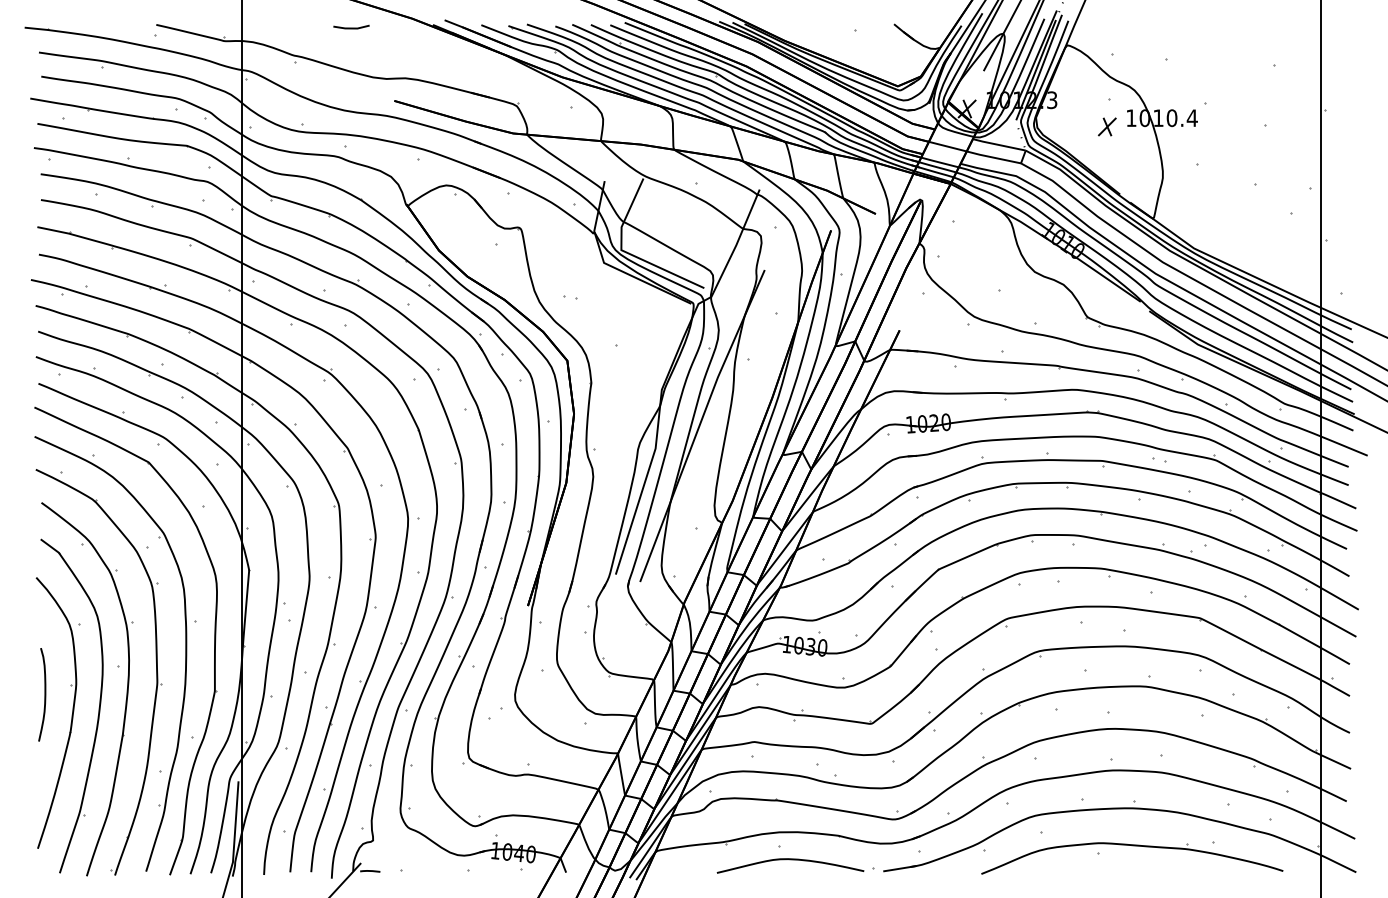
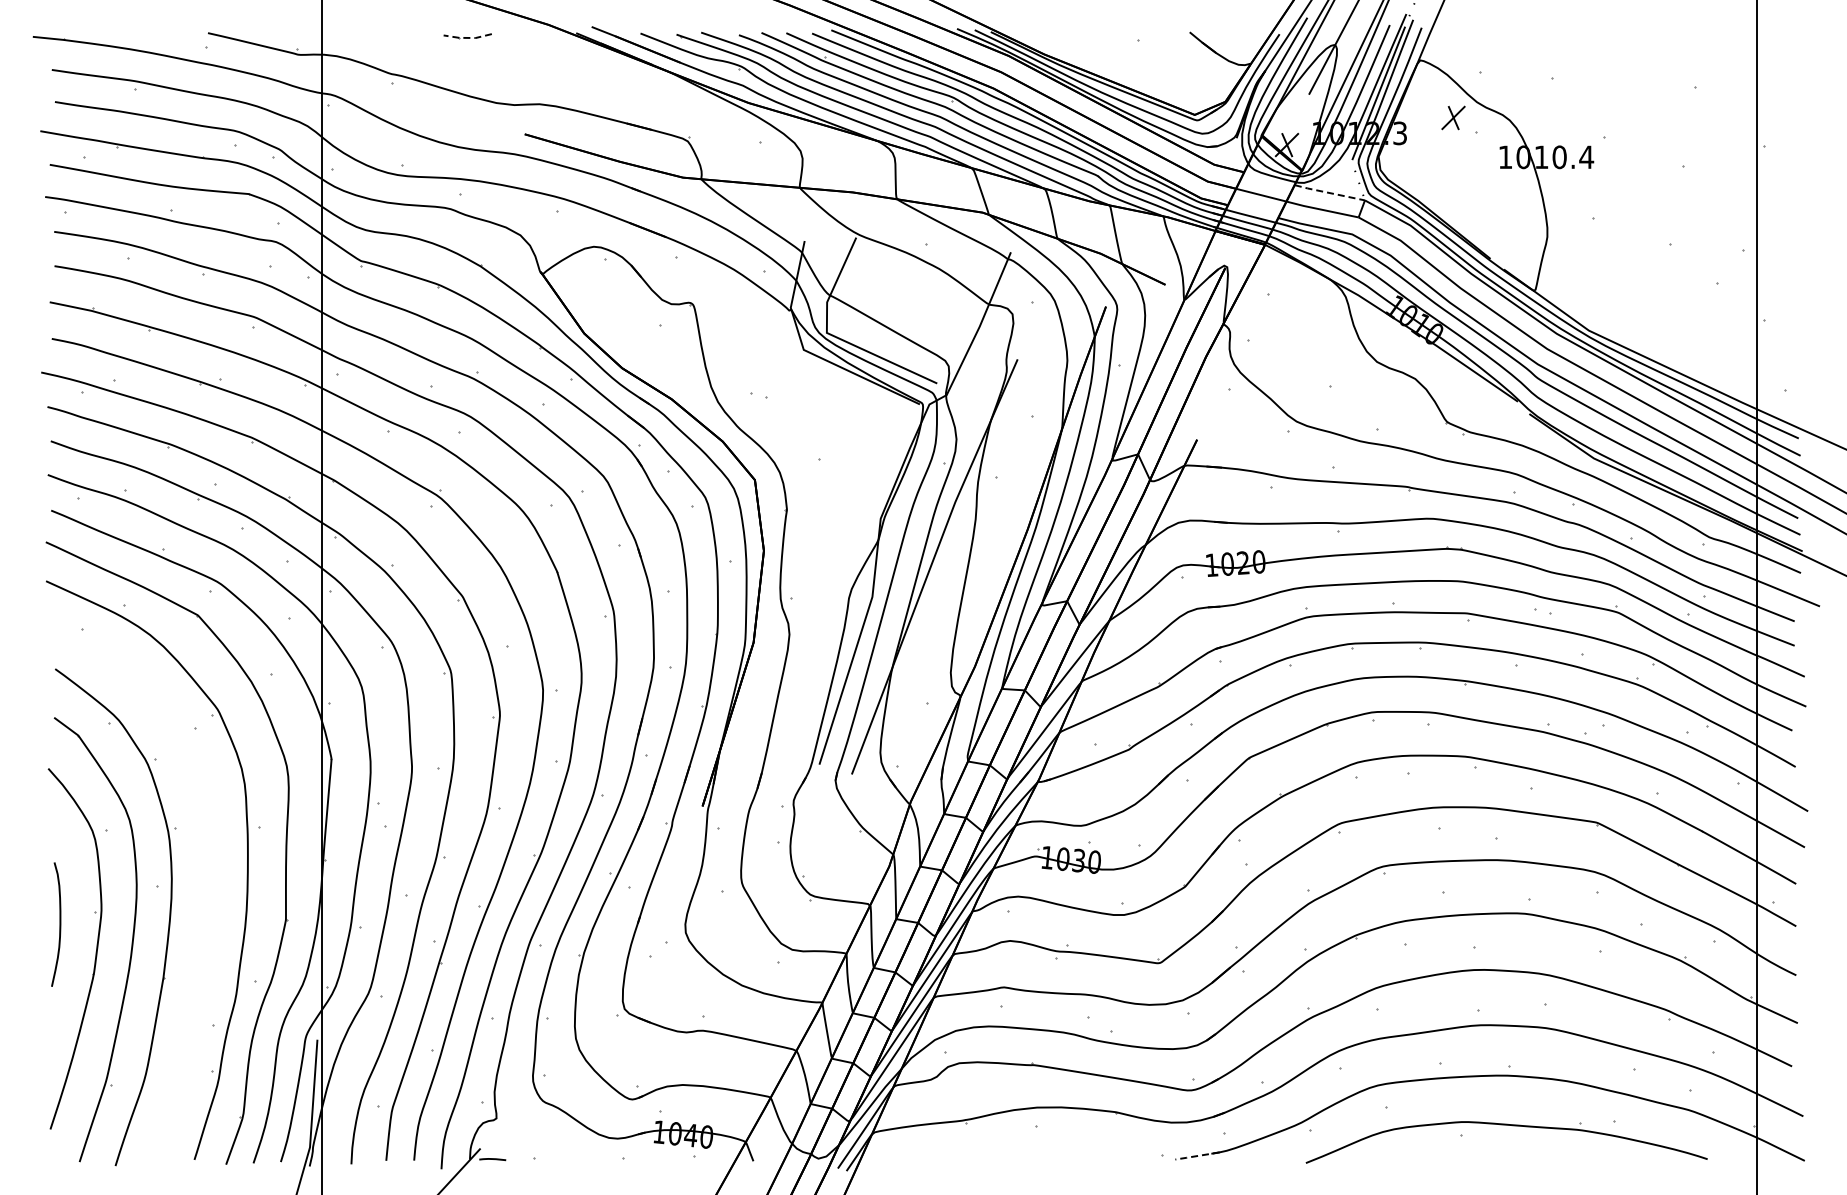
line: (352, 28) -> (468, 37), solid -> dashed
part: (1107, 126) -> (1453, 117), moved
line: (999, 144) -> (1329, 192), solid -> dashed
part: (155, 663) -> (207, 883), removed
curve: (790, 860) -> (1051, 1144), removed
line: (899, 869) -> (1197, 1156), solid -> dashed

